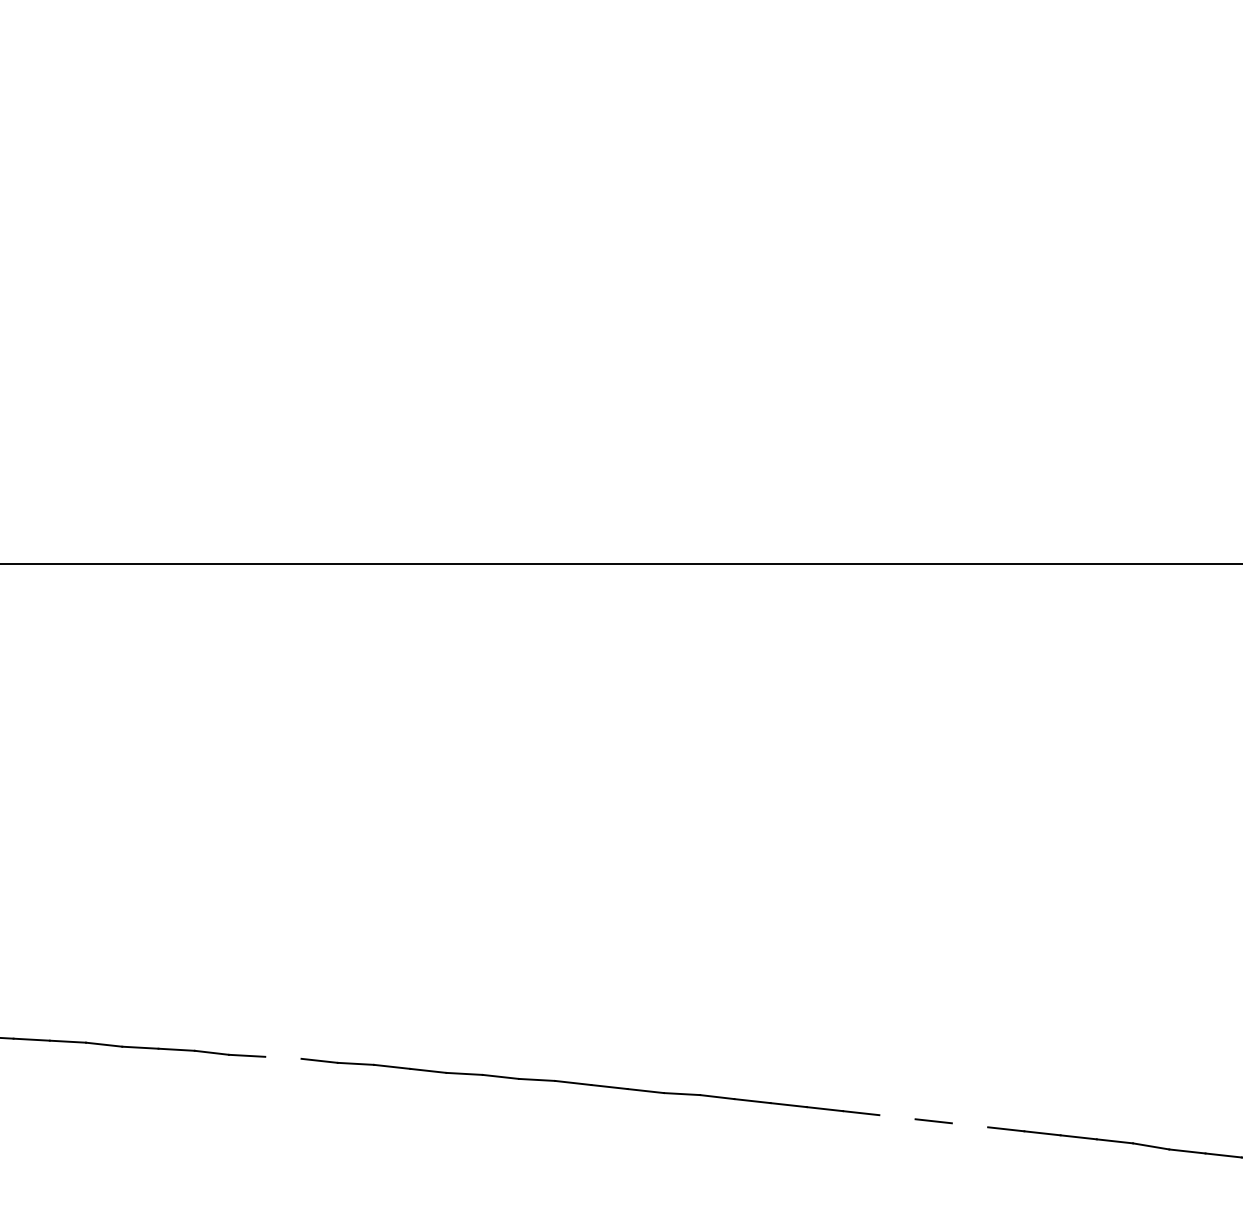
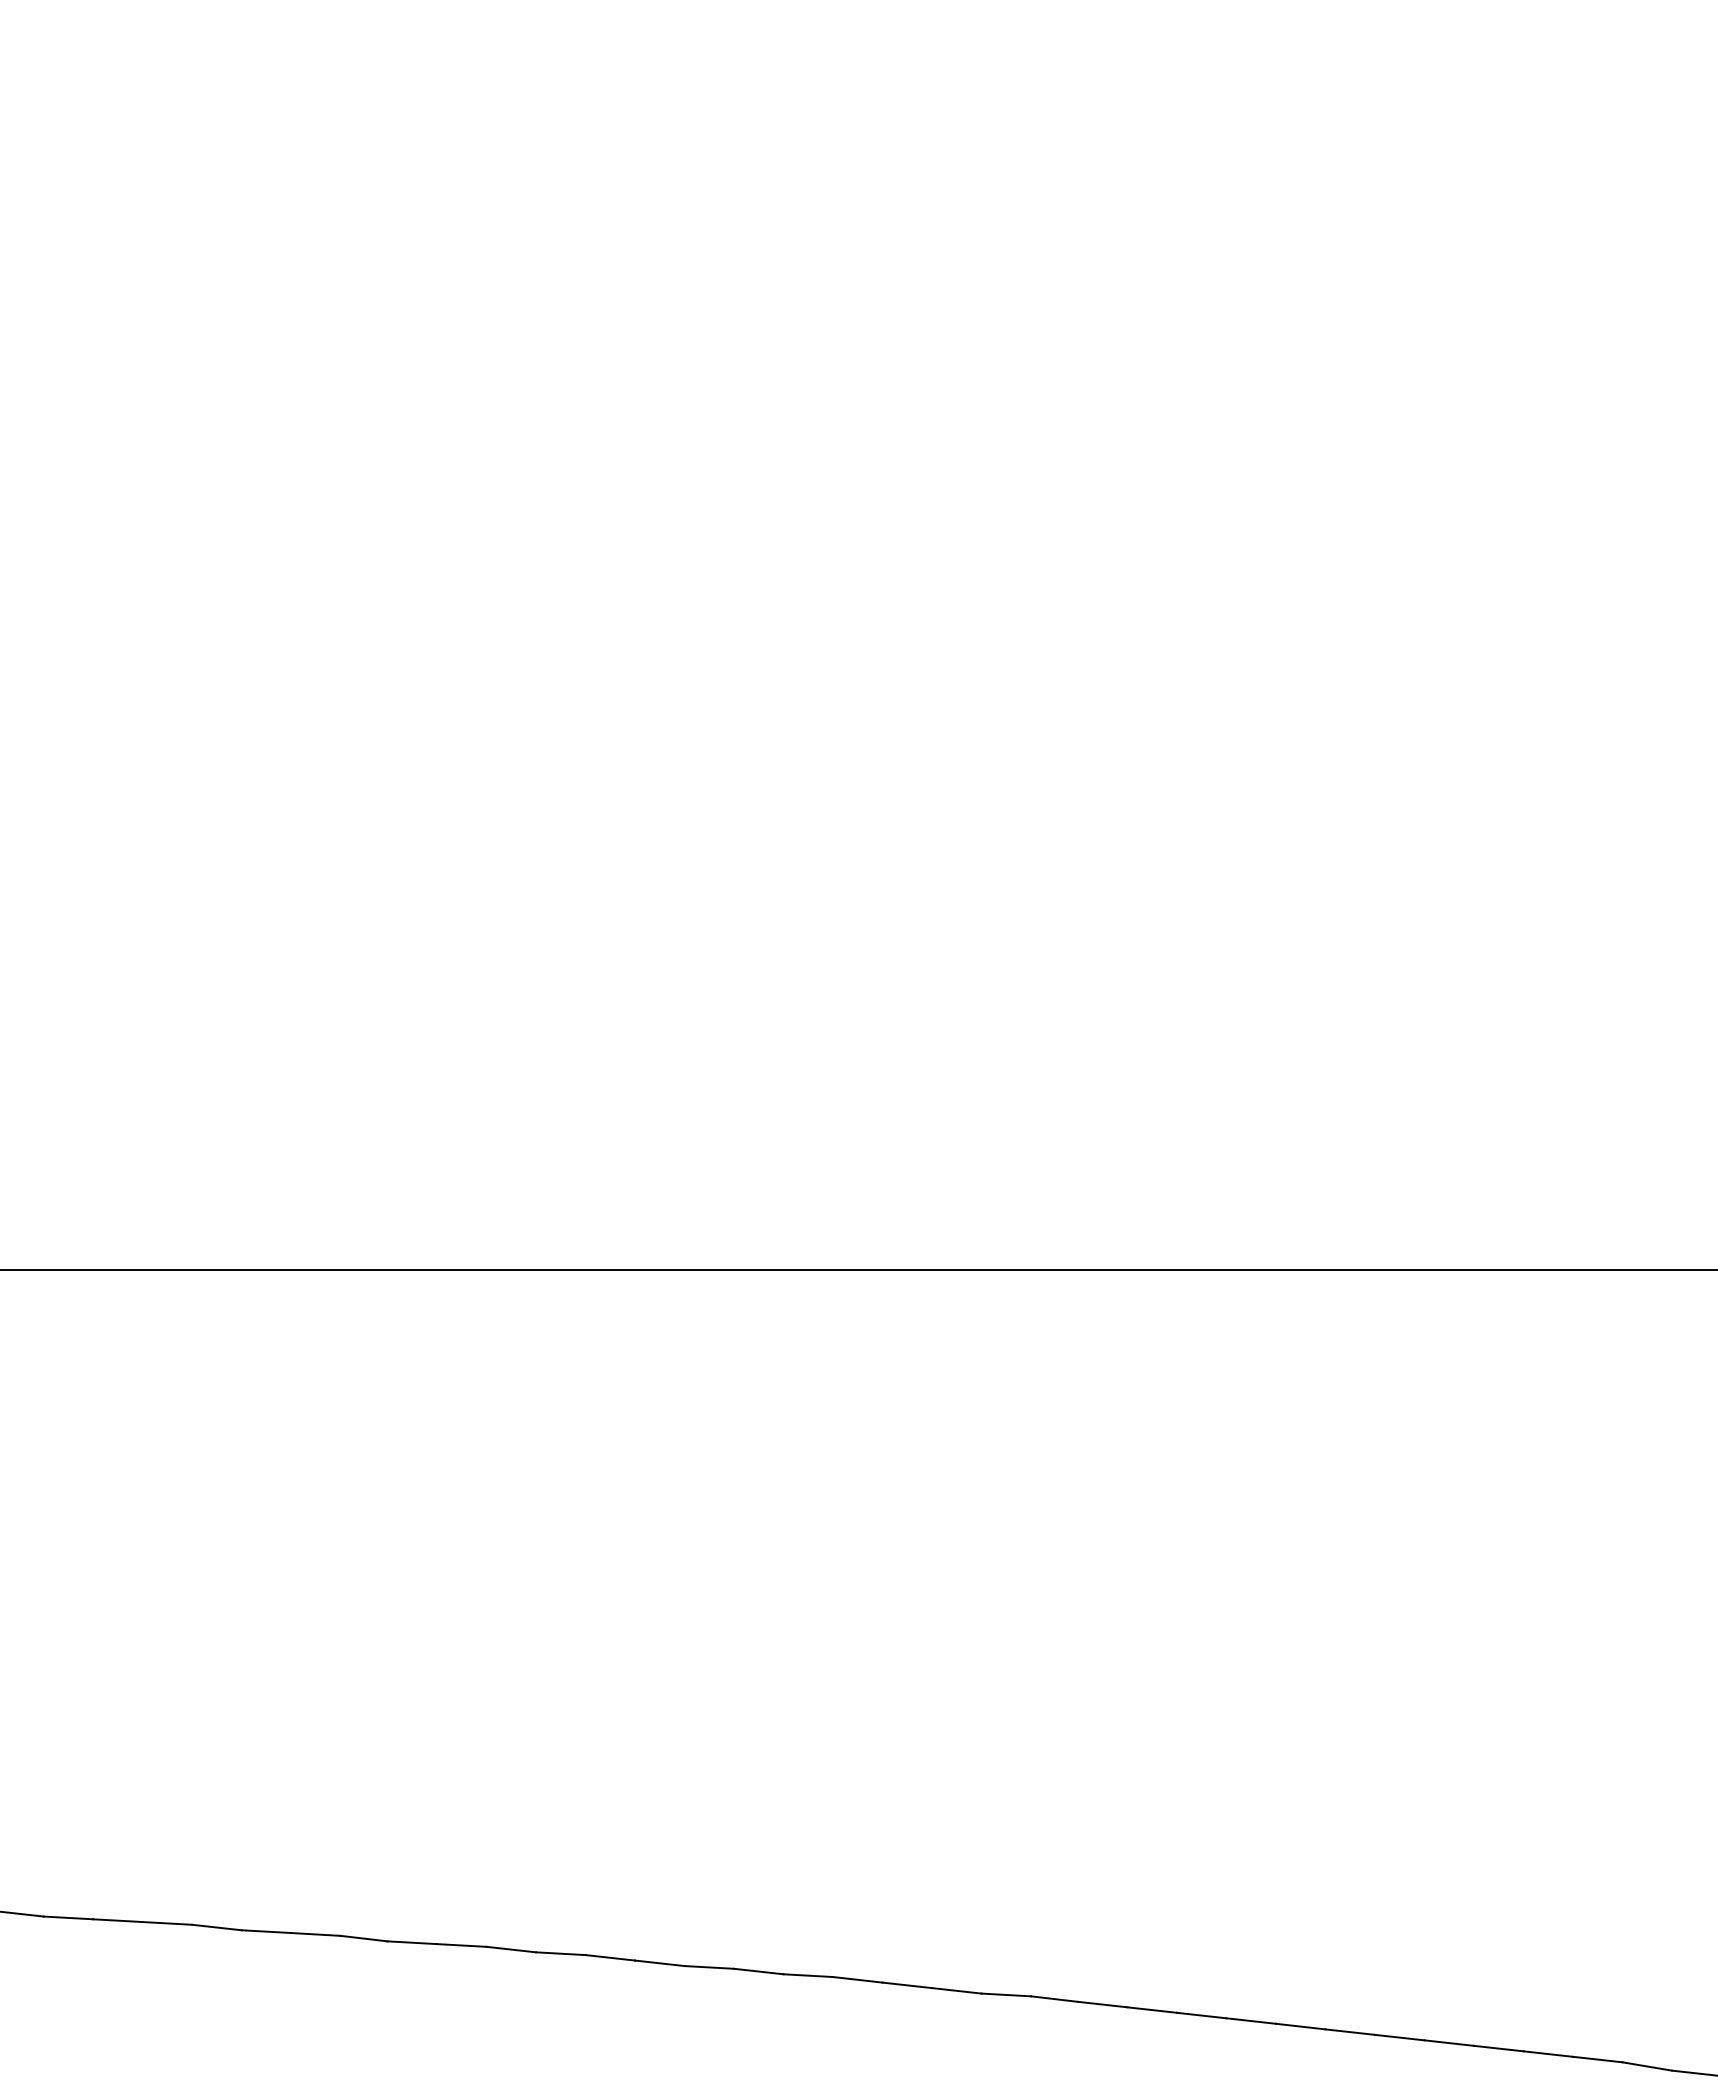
line: (283, 1057) -> (461, 1945), added
line: (897, 1117) -> (1300, 2026), added
line: (969, 1125) -> (1399, 2037), added

